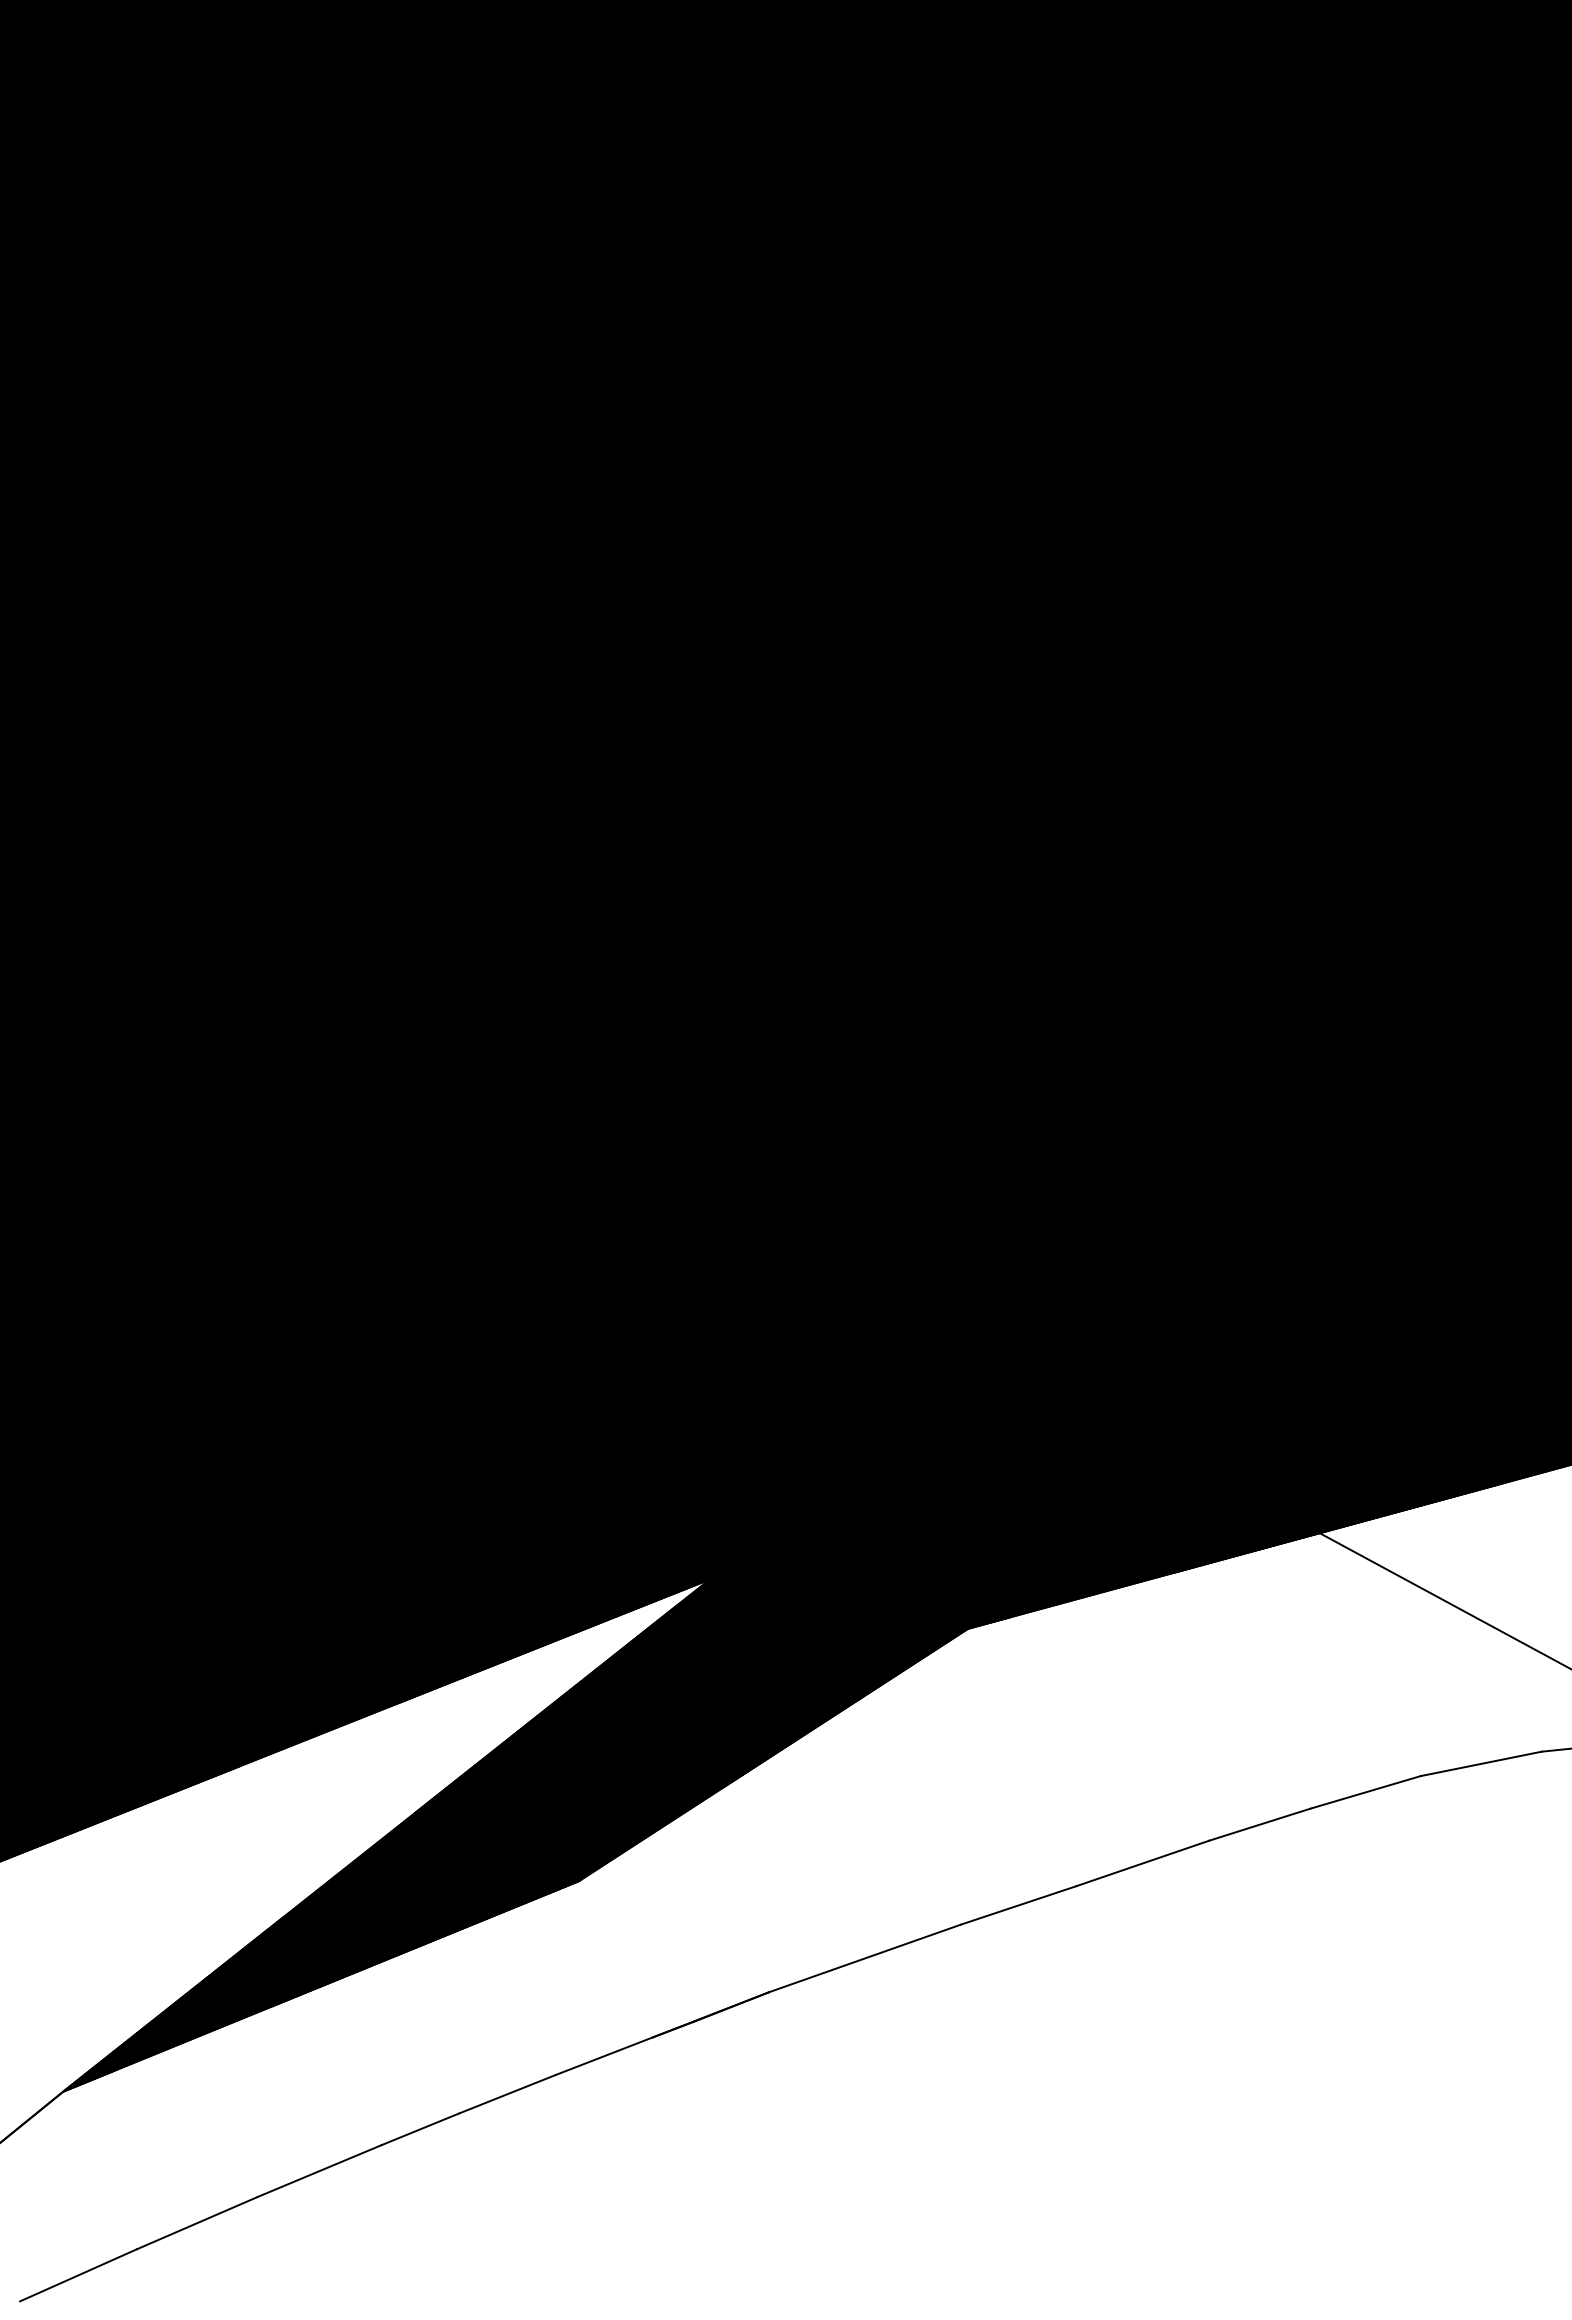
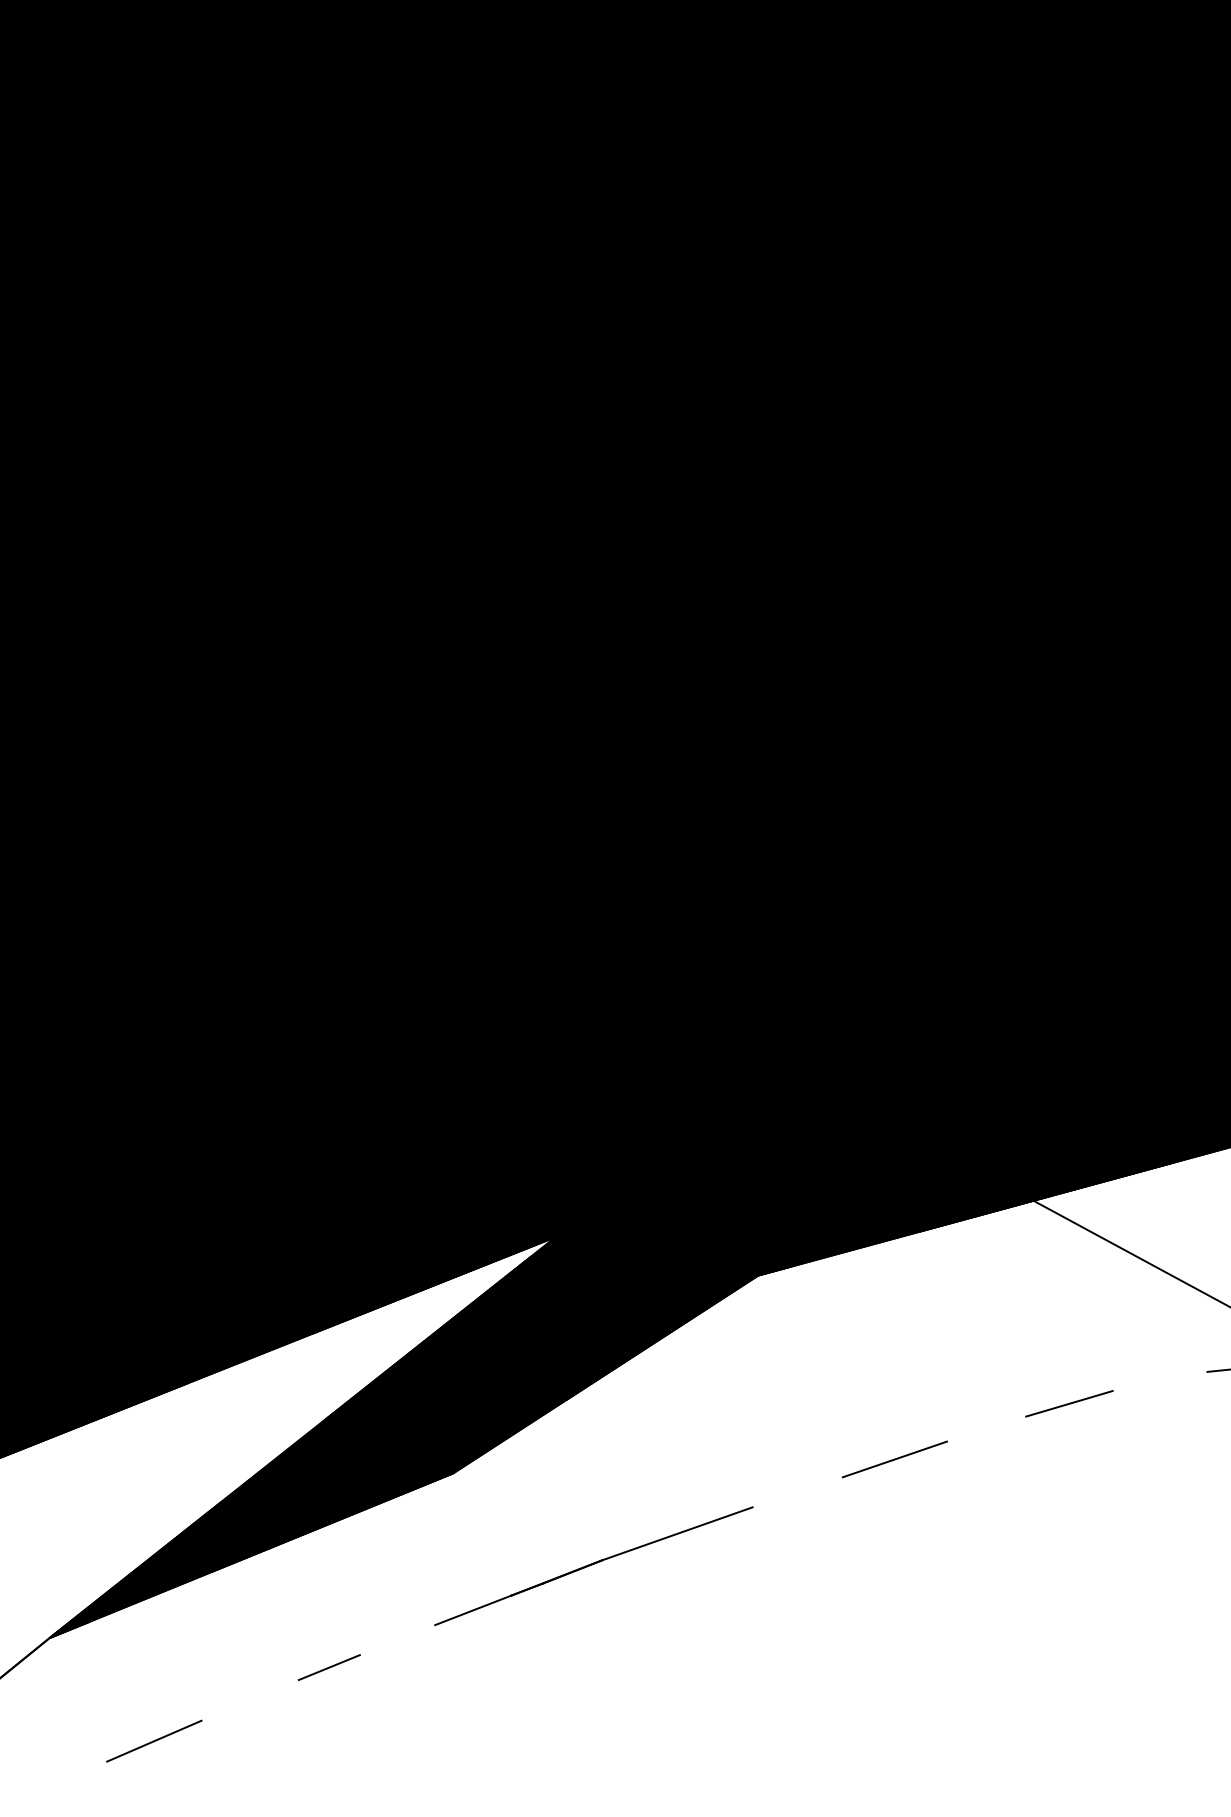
line: (1480, 1763) -> (1159, 1381), removed
line: (1259, 1823) -> (986, 1428), removed
line: (1018, 1905) -> (797, 1492), removed
line: (507, 2094) -> (397, 1640), removed
line: (318, 2171) -> (249, 1700), removed
line: (78, 2274) -> (61, 1781), removed

